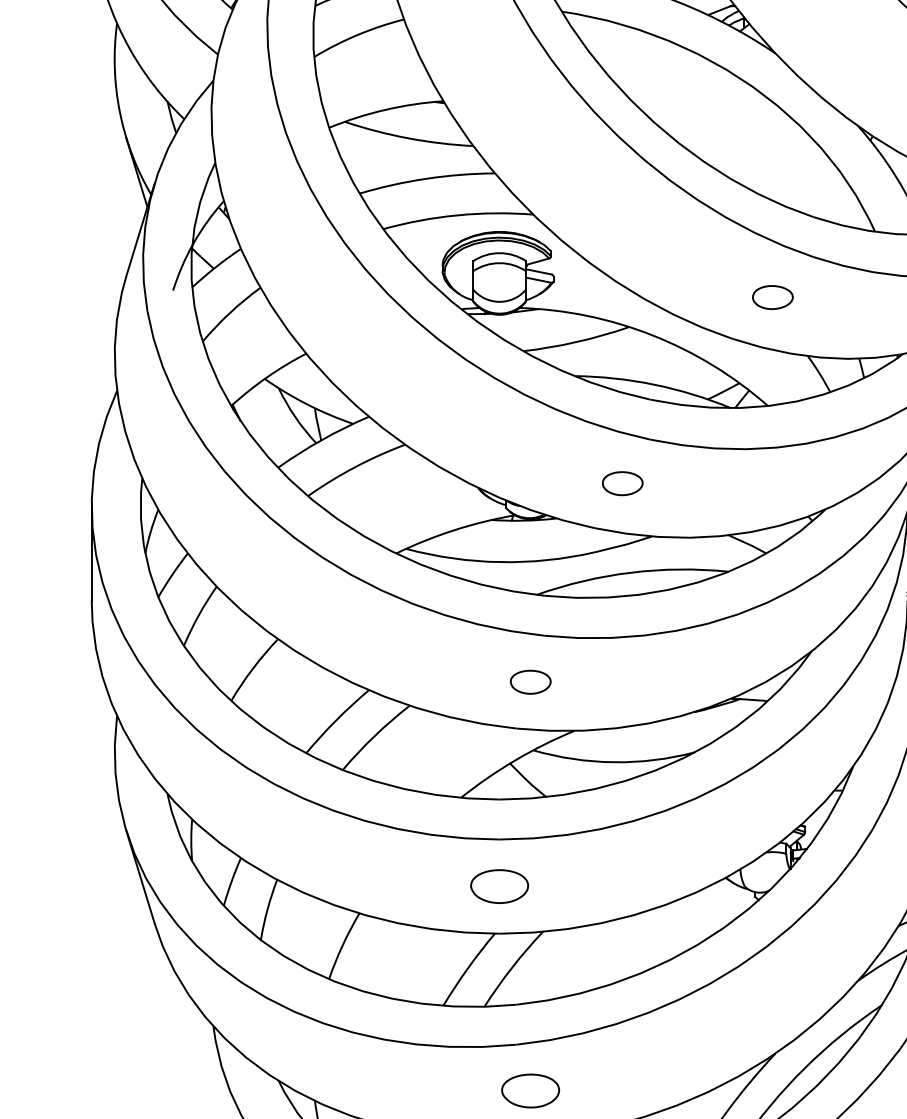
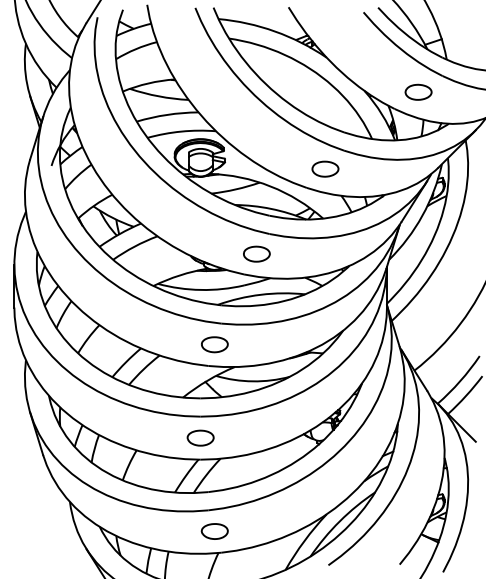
part: (772, 296) -> (325, 168), size x1.43
part: (621, 482) -> (256, 253), size x1.43
part: (529, 681) -> (214, 344), size x1.43

